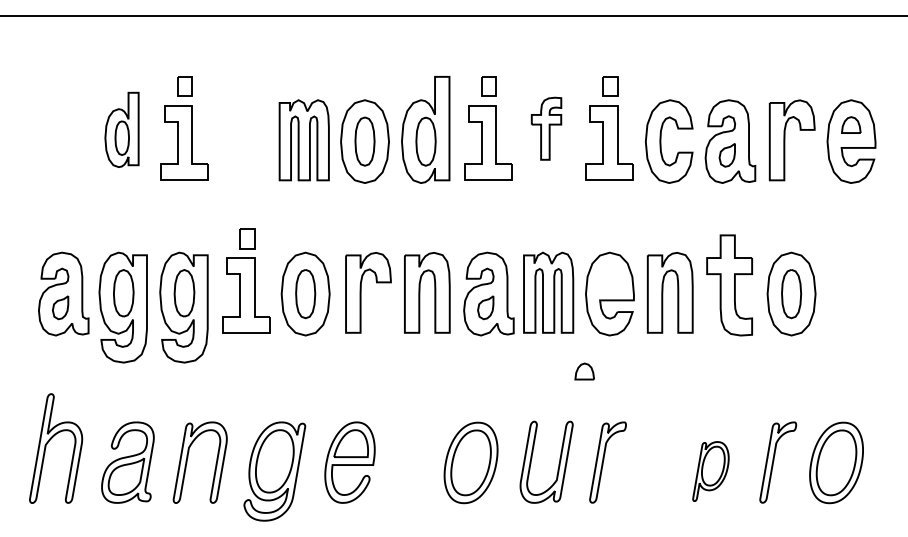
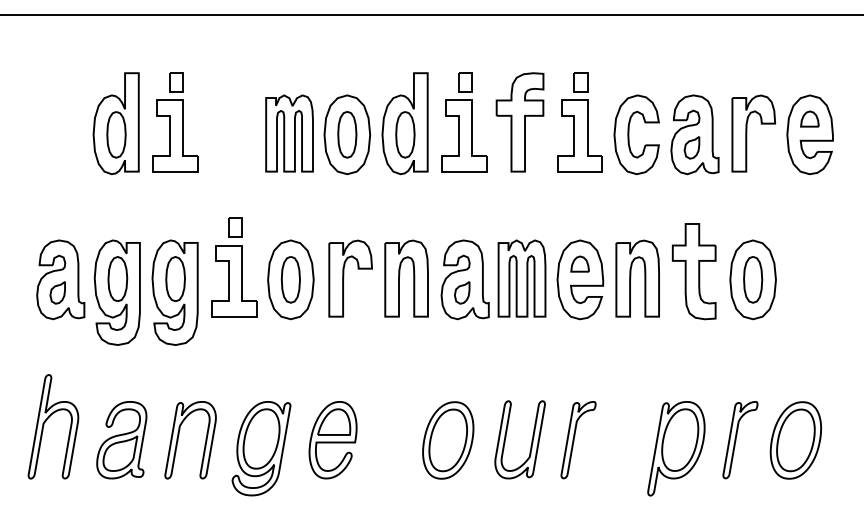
part: (546, 128) -> (519, 122), size x1.67
part: (121, 129) -> (115, 123), size x1.43
part: (584, 371) -> (579, 264), moved
part: (710, 471) -> (676, 448), size x1.67

